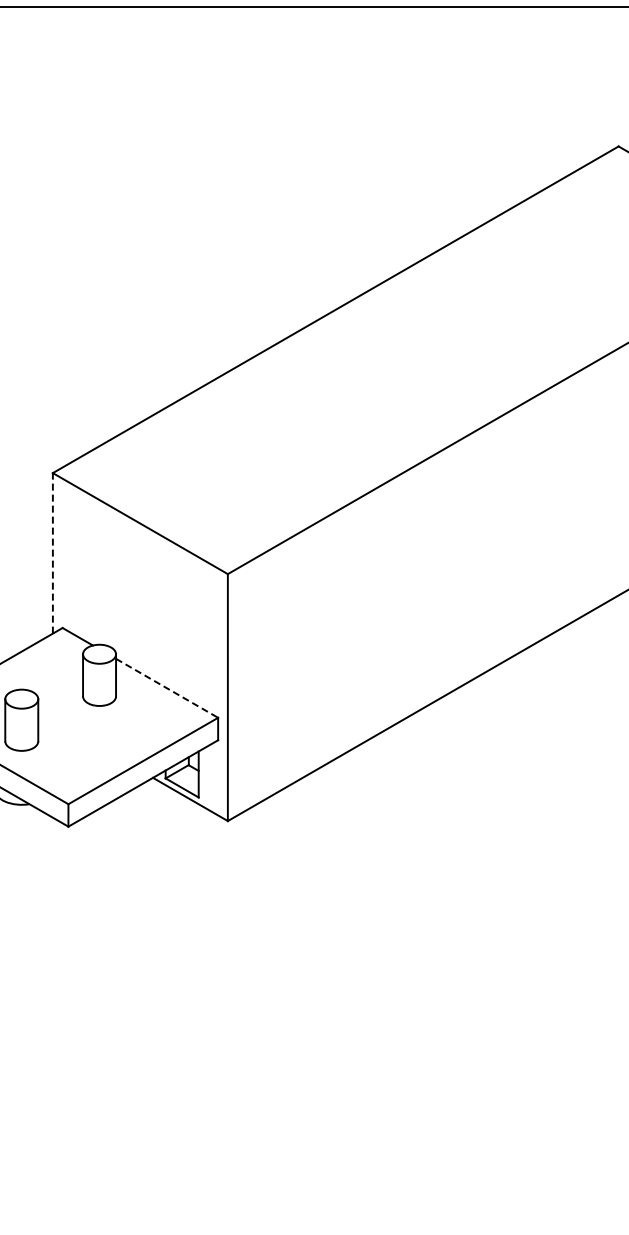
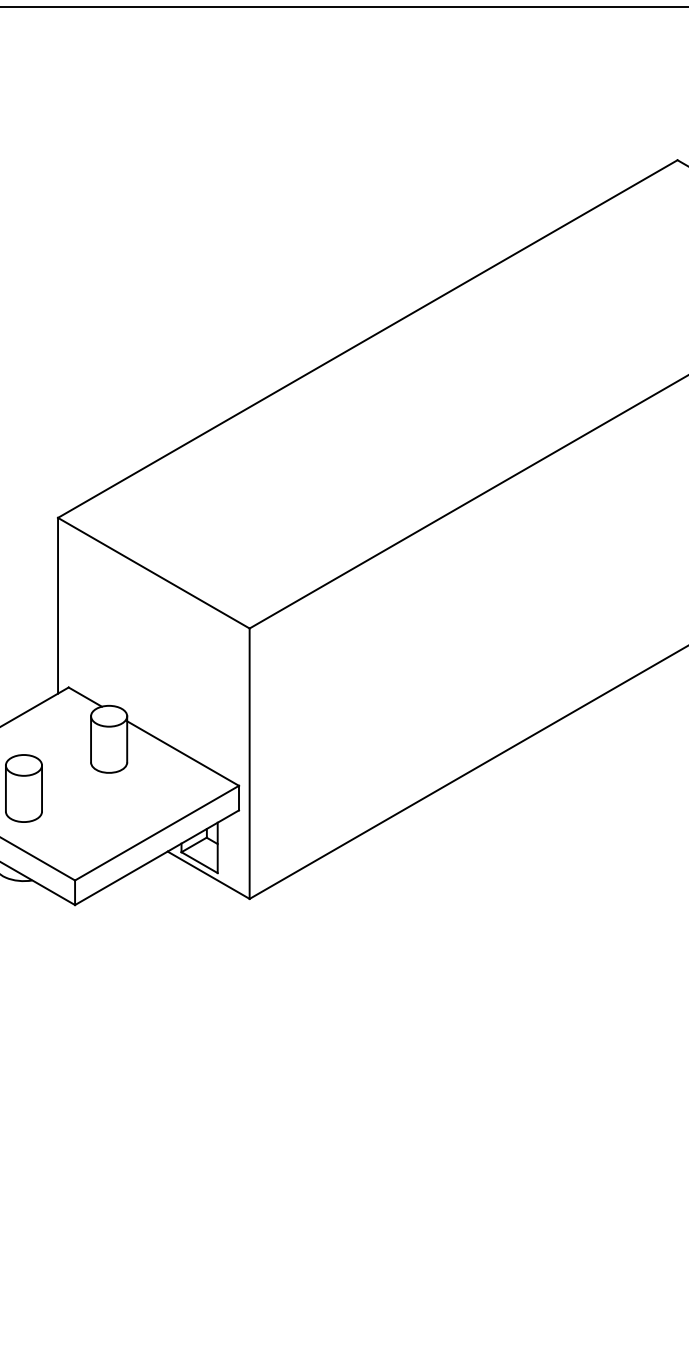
line: (52, 552) -> (57, 604), dashed -> solid
line: (167, 688) -> (183, 753), dashed -> solid

